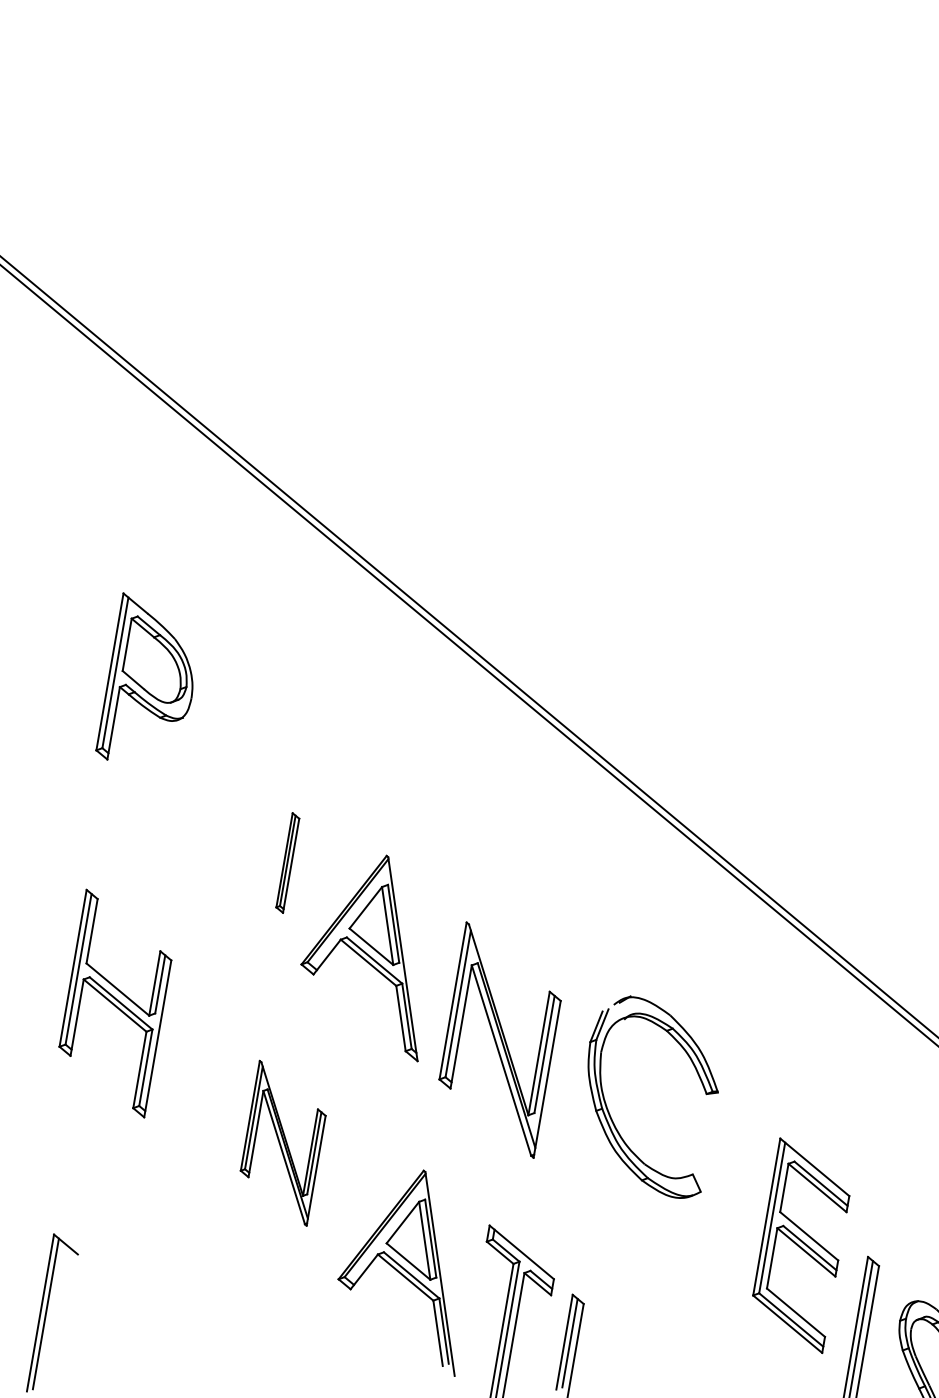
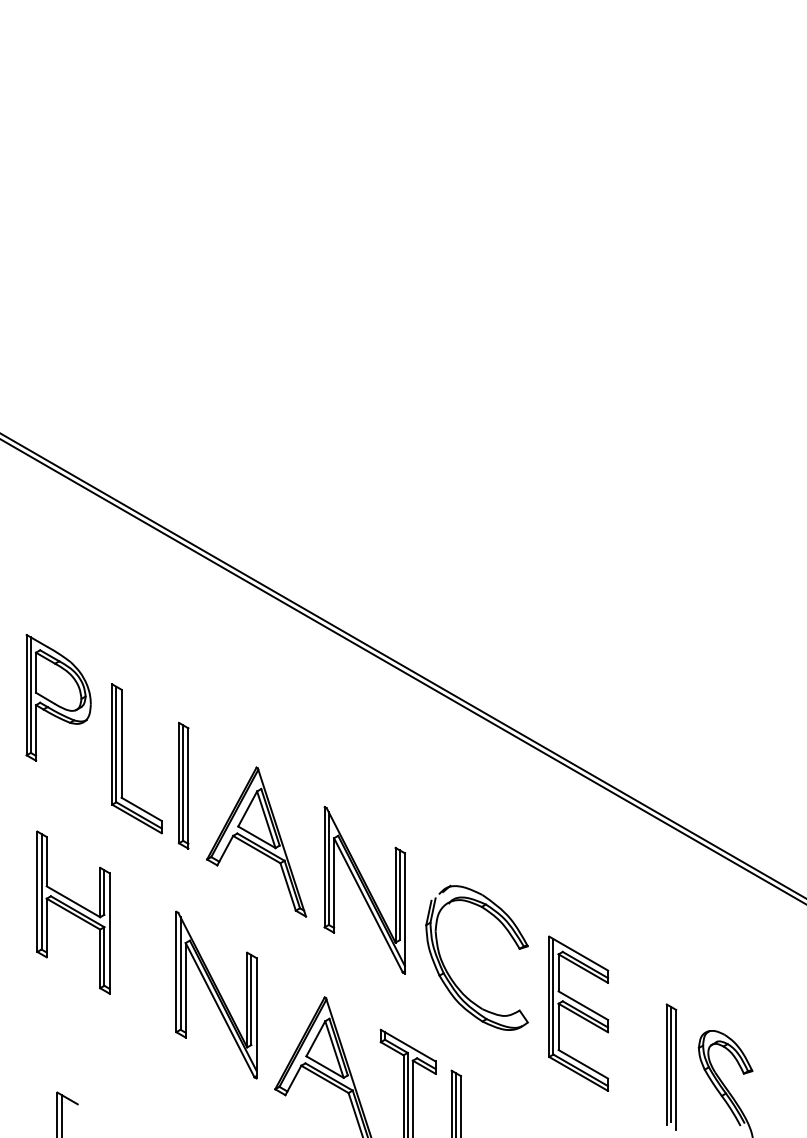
part: (150, 682) -> (58, 697), moved
part: (214, 813) -> (122, 758), added
part: (287, 862) -> (183, 785), size x1.67
part: (610, 1113) -> (450, 975), moved
part: (283, 1142) -> (216, 994), size x1.43
part: (801, 1245) -> (578, 1013), moved

